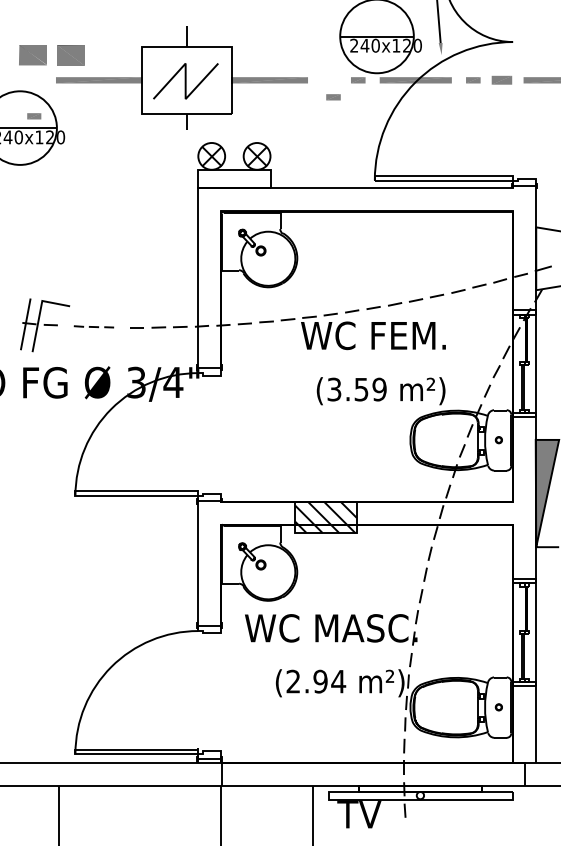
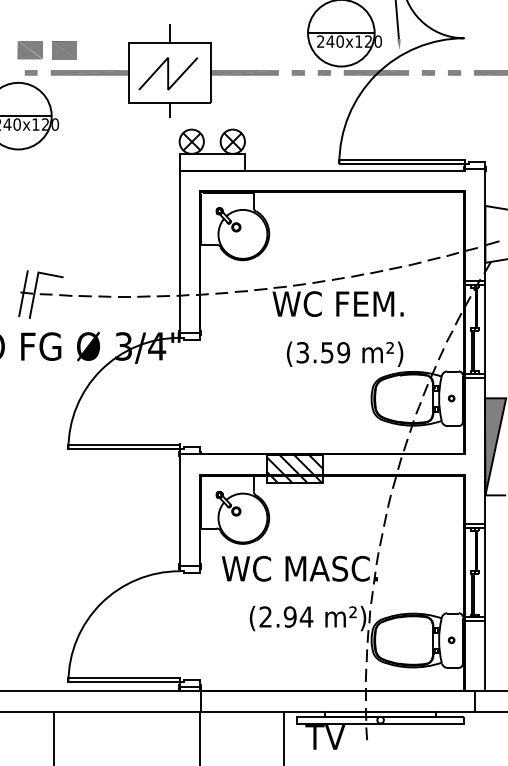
part: (502, 80) -> (454, 73), size x0.71
part: (333, 97) -> (298, 73), moved
part: (34, 116) -> (31, 73), moved
part: (93, 326) -> (84, 295), size x1.43

